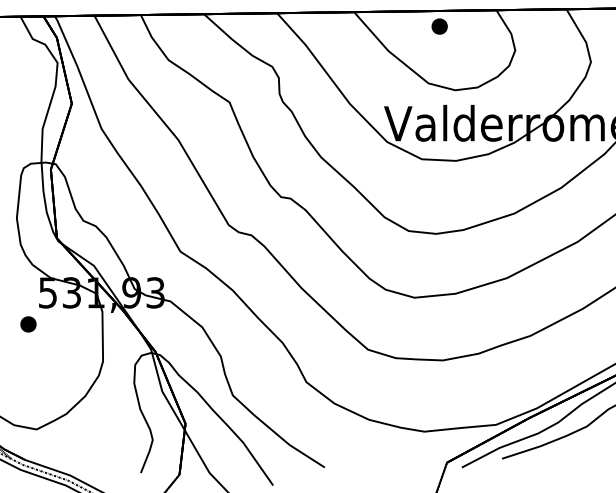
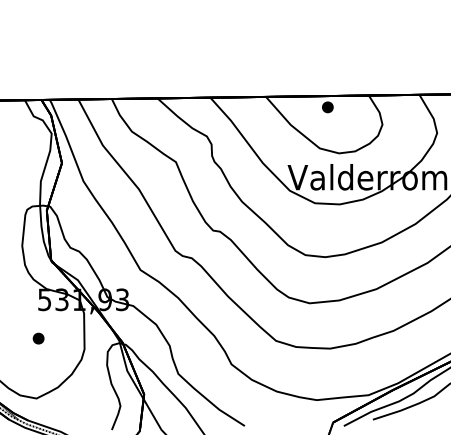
part: (28, 324) -> (38, 338), moved

